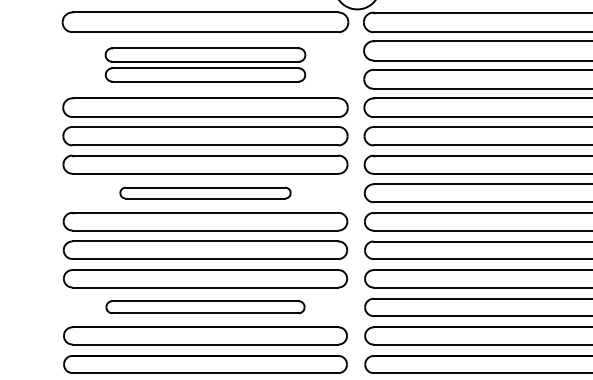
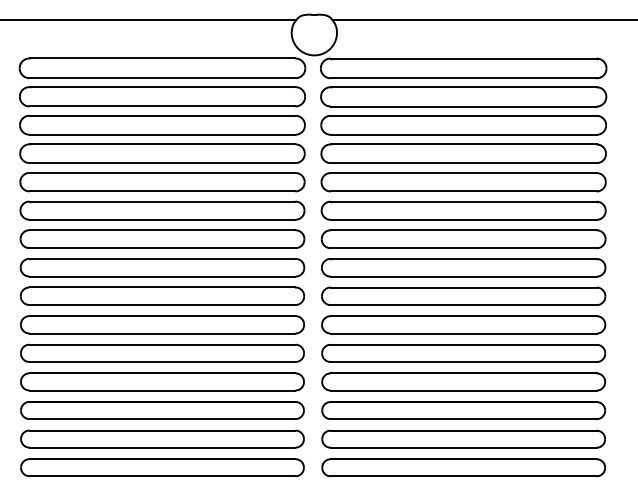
part: (205, 64) -> (162, 110), size x1.43
part: (205, 192) -> (162, 238), size x1.67
part: (205, 306) -> (162, 352), size x1.43

